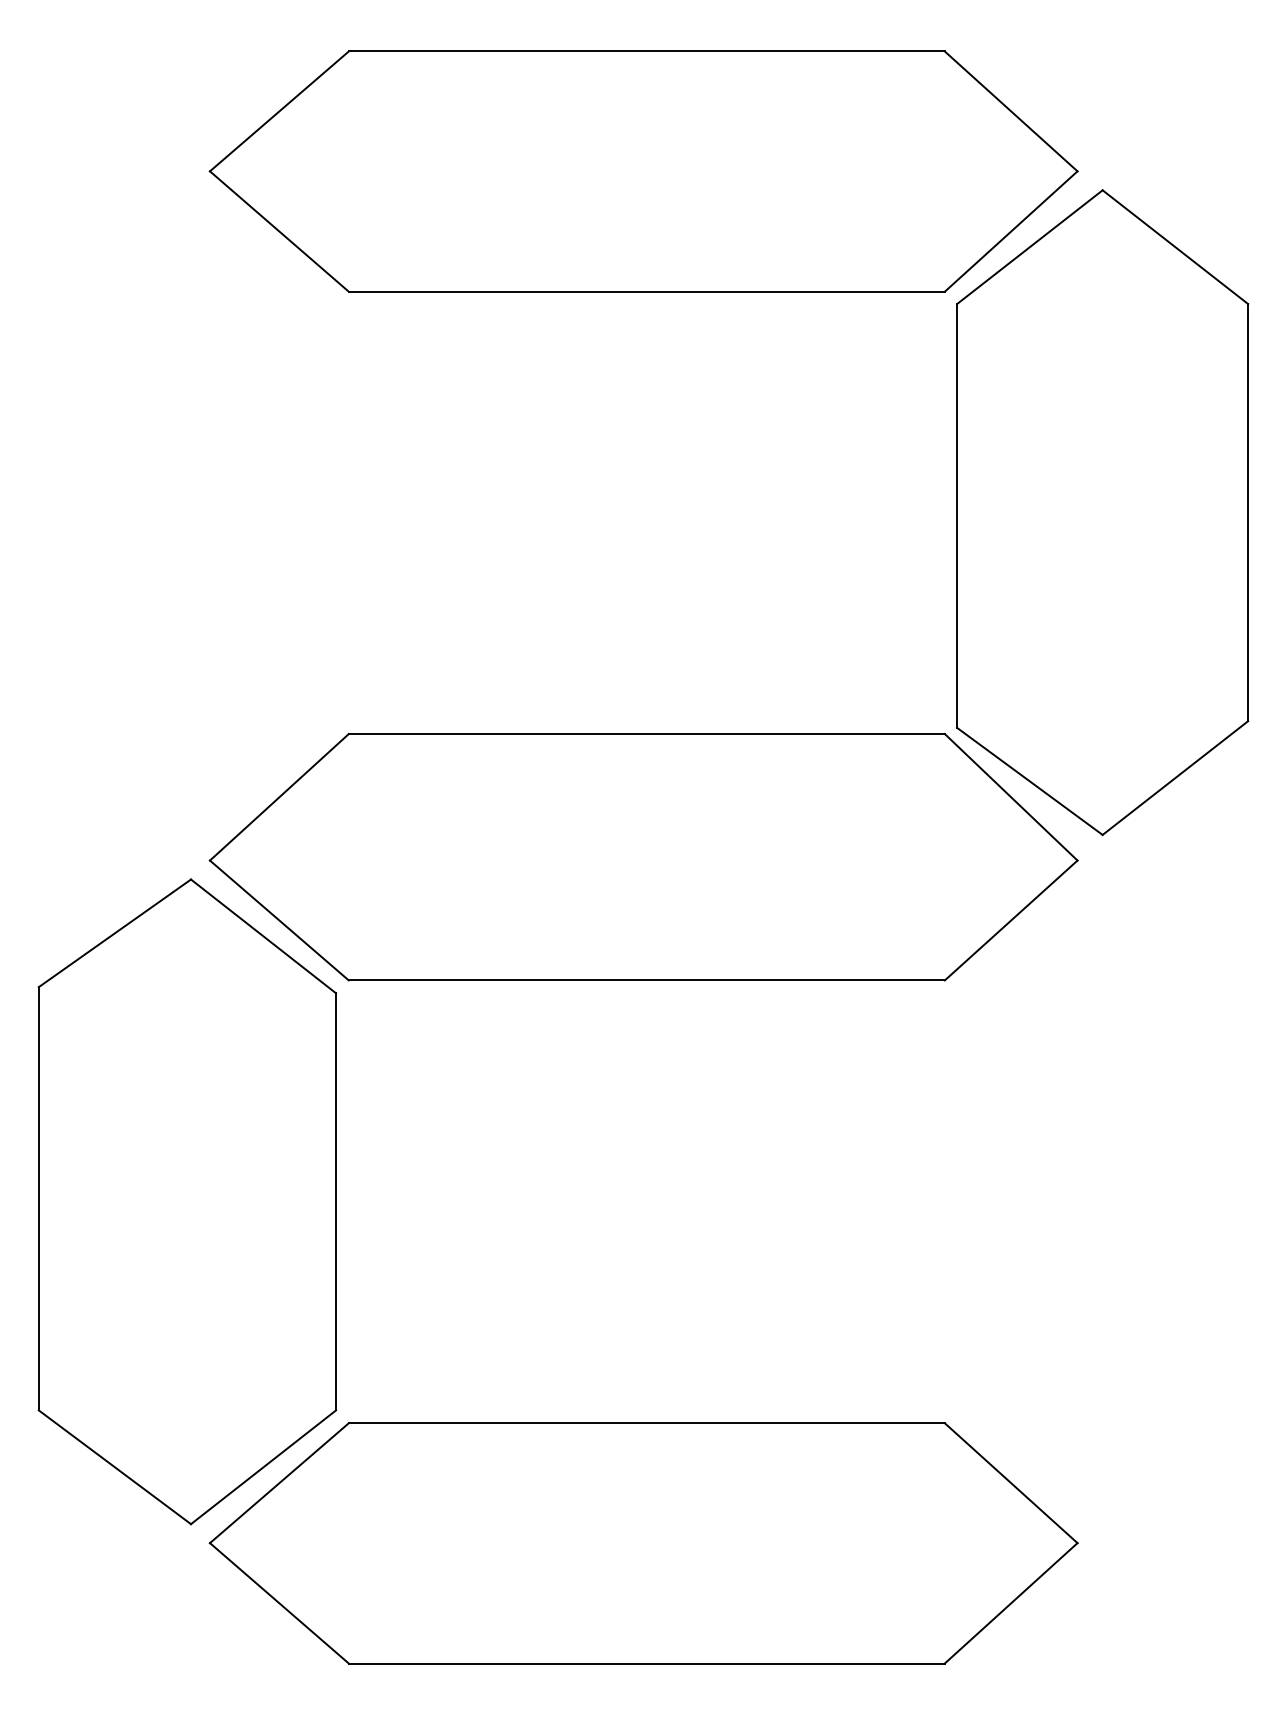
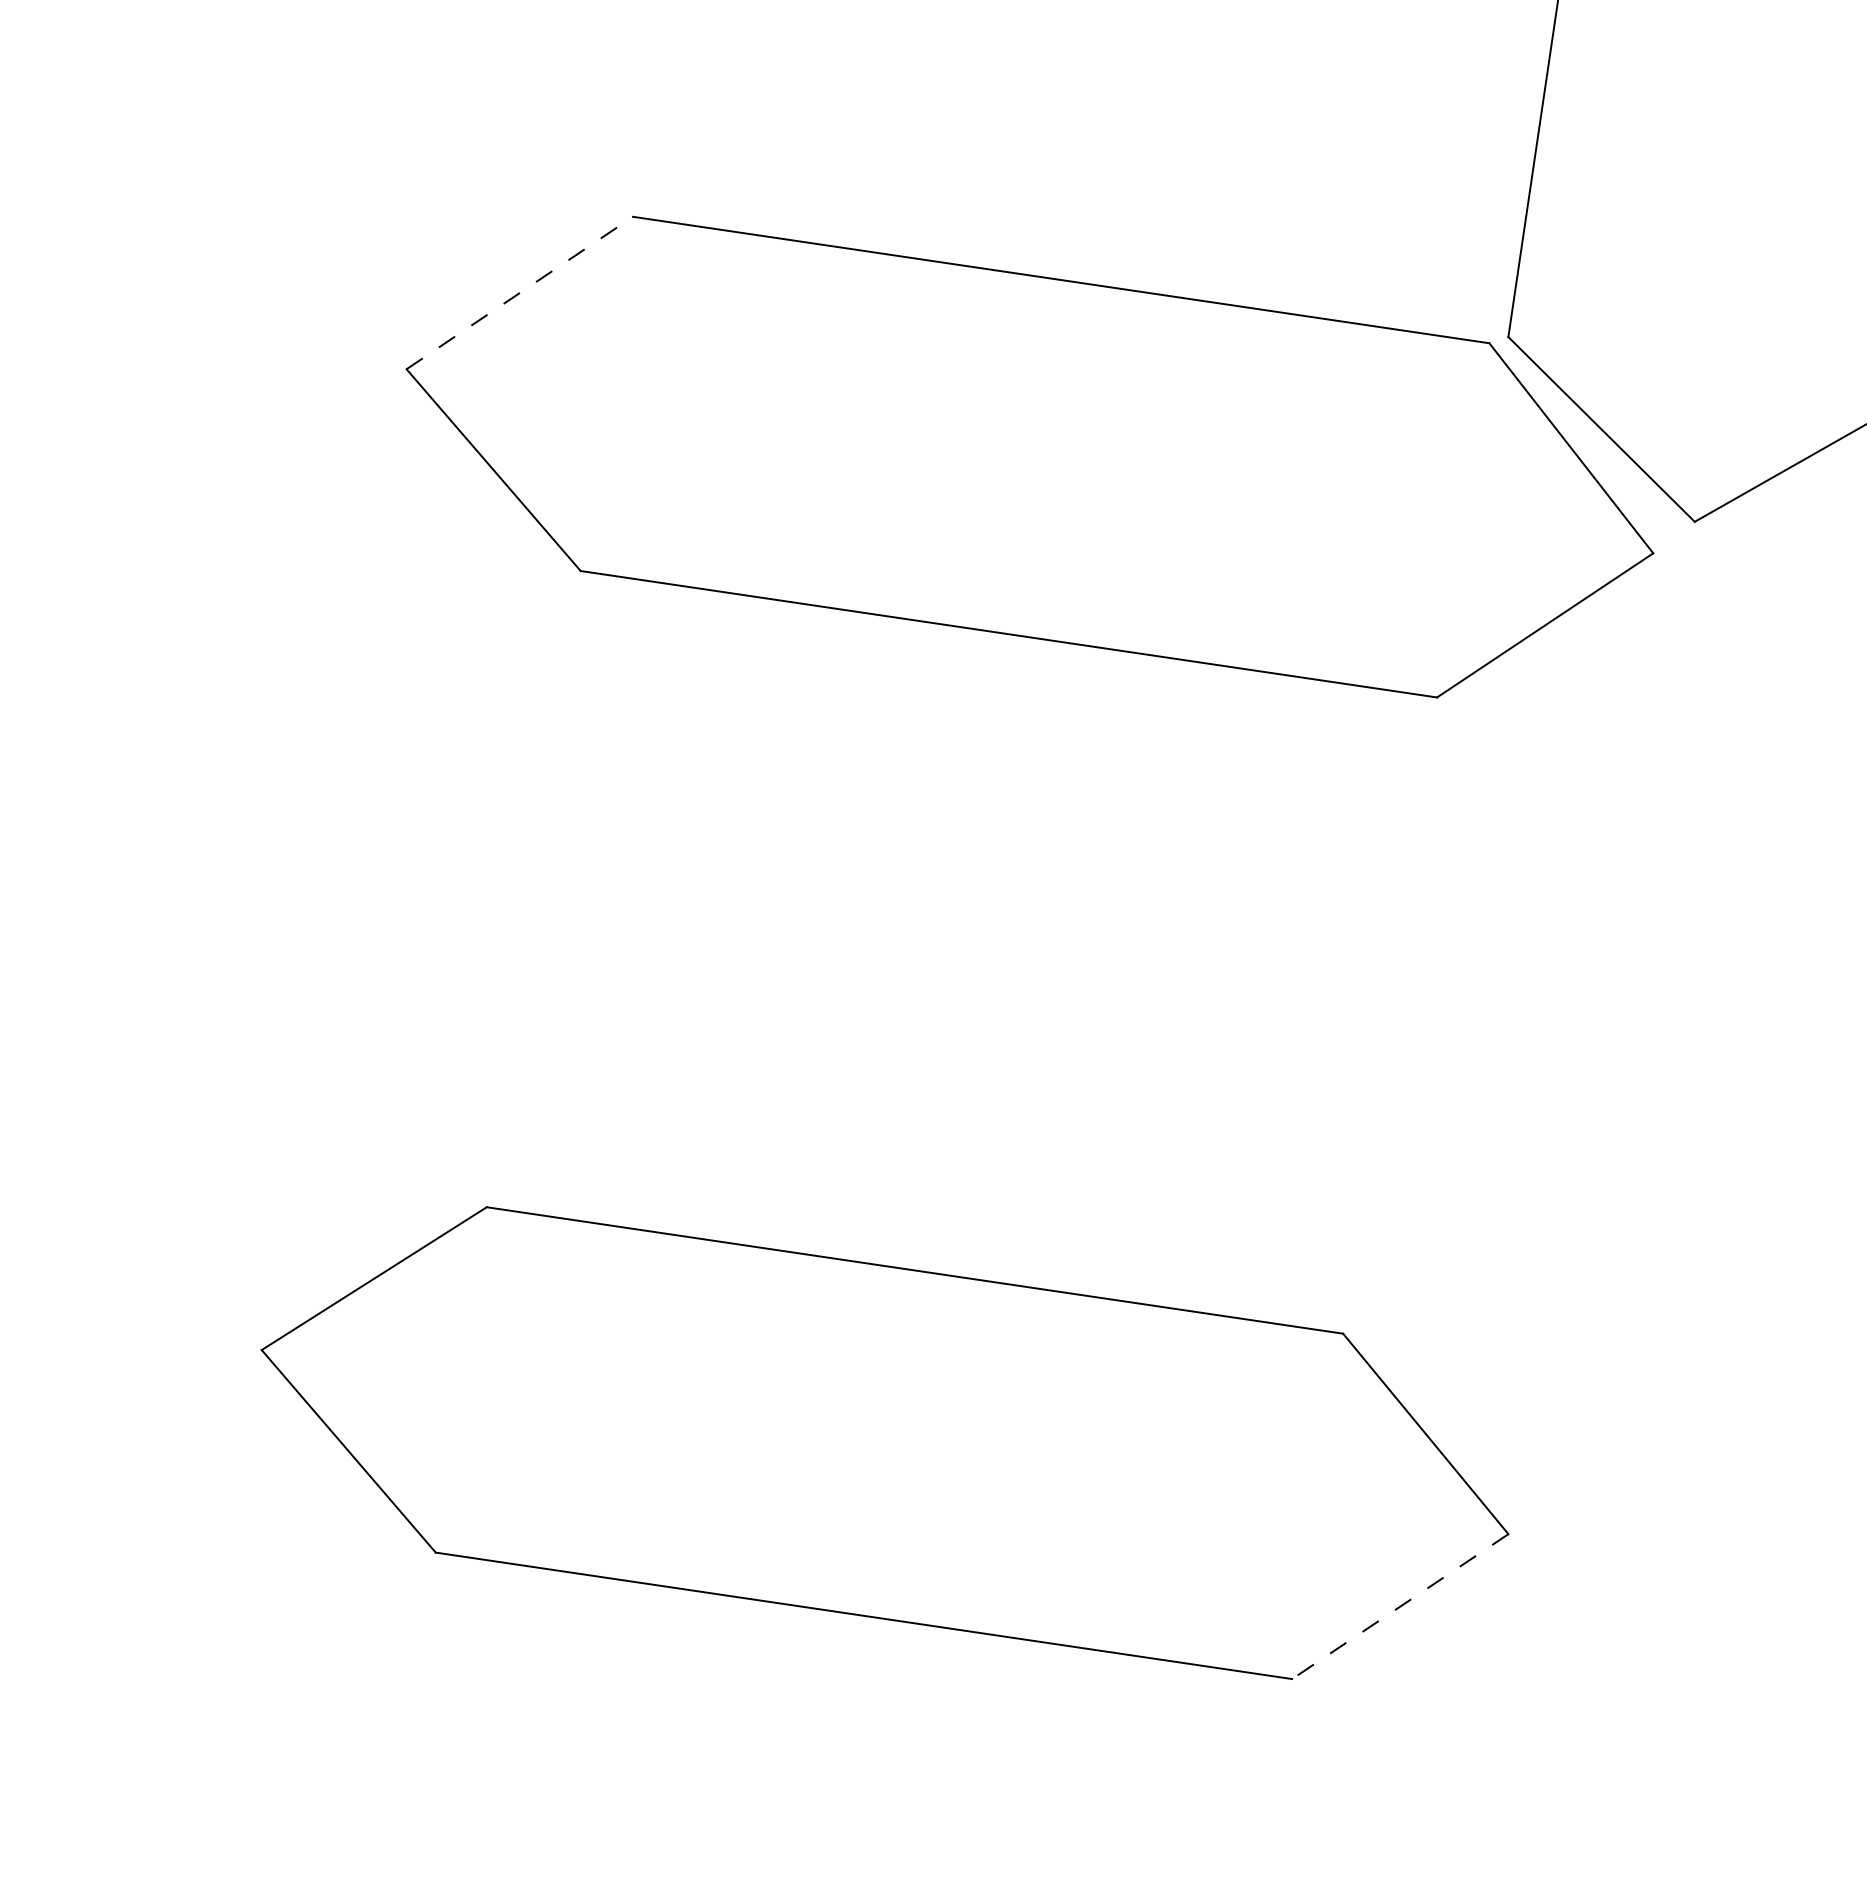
line: (279, 797) -> (519, 293), solid -> dashed
part: (187, 1201) -> (301, 854), removed
line: (1011, 1603) -> (1400, 1606), solid -> dashed

